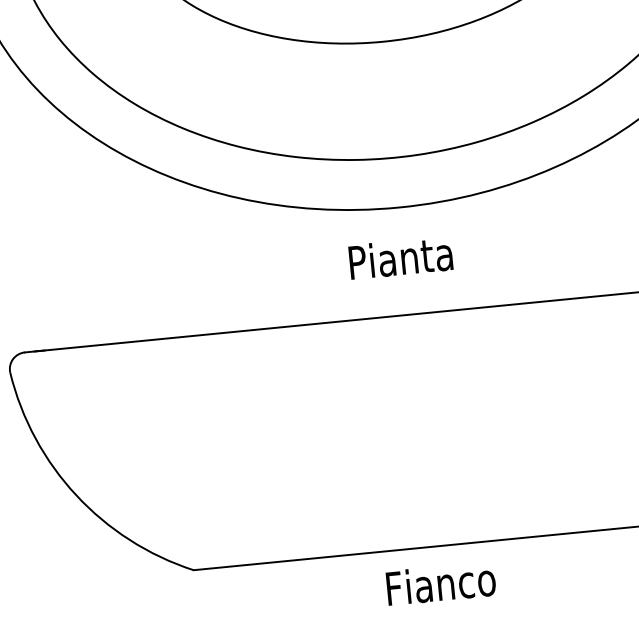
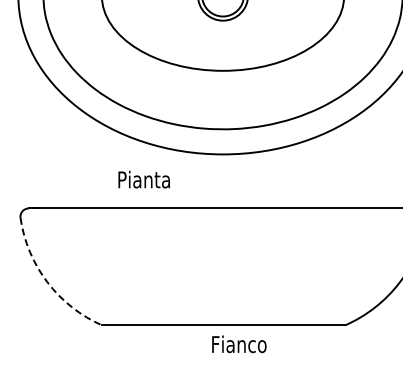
text: (399, 257) -> (143, 179), moved
arc: (76, 495) -> (47, 282), solid -> dashed
text: (441, 583) -> (239, 344), moved

